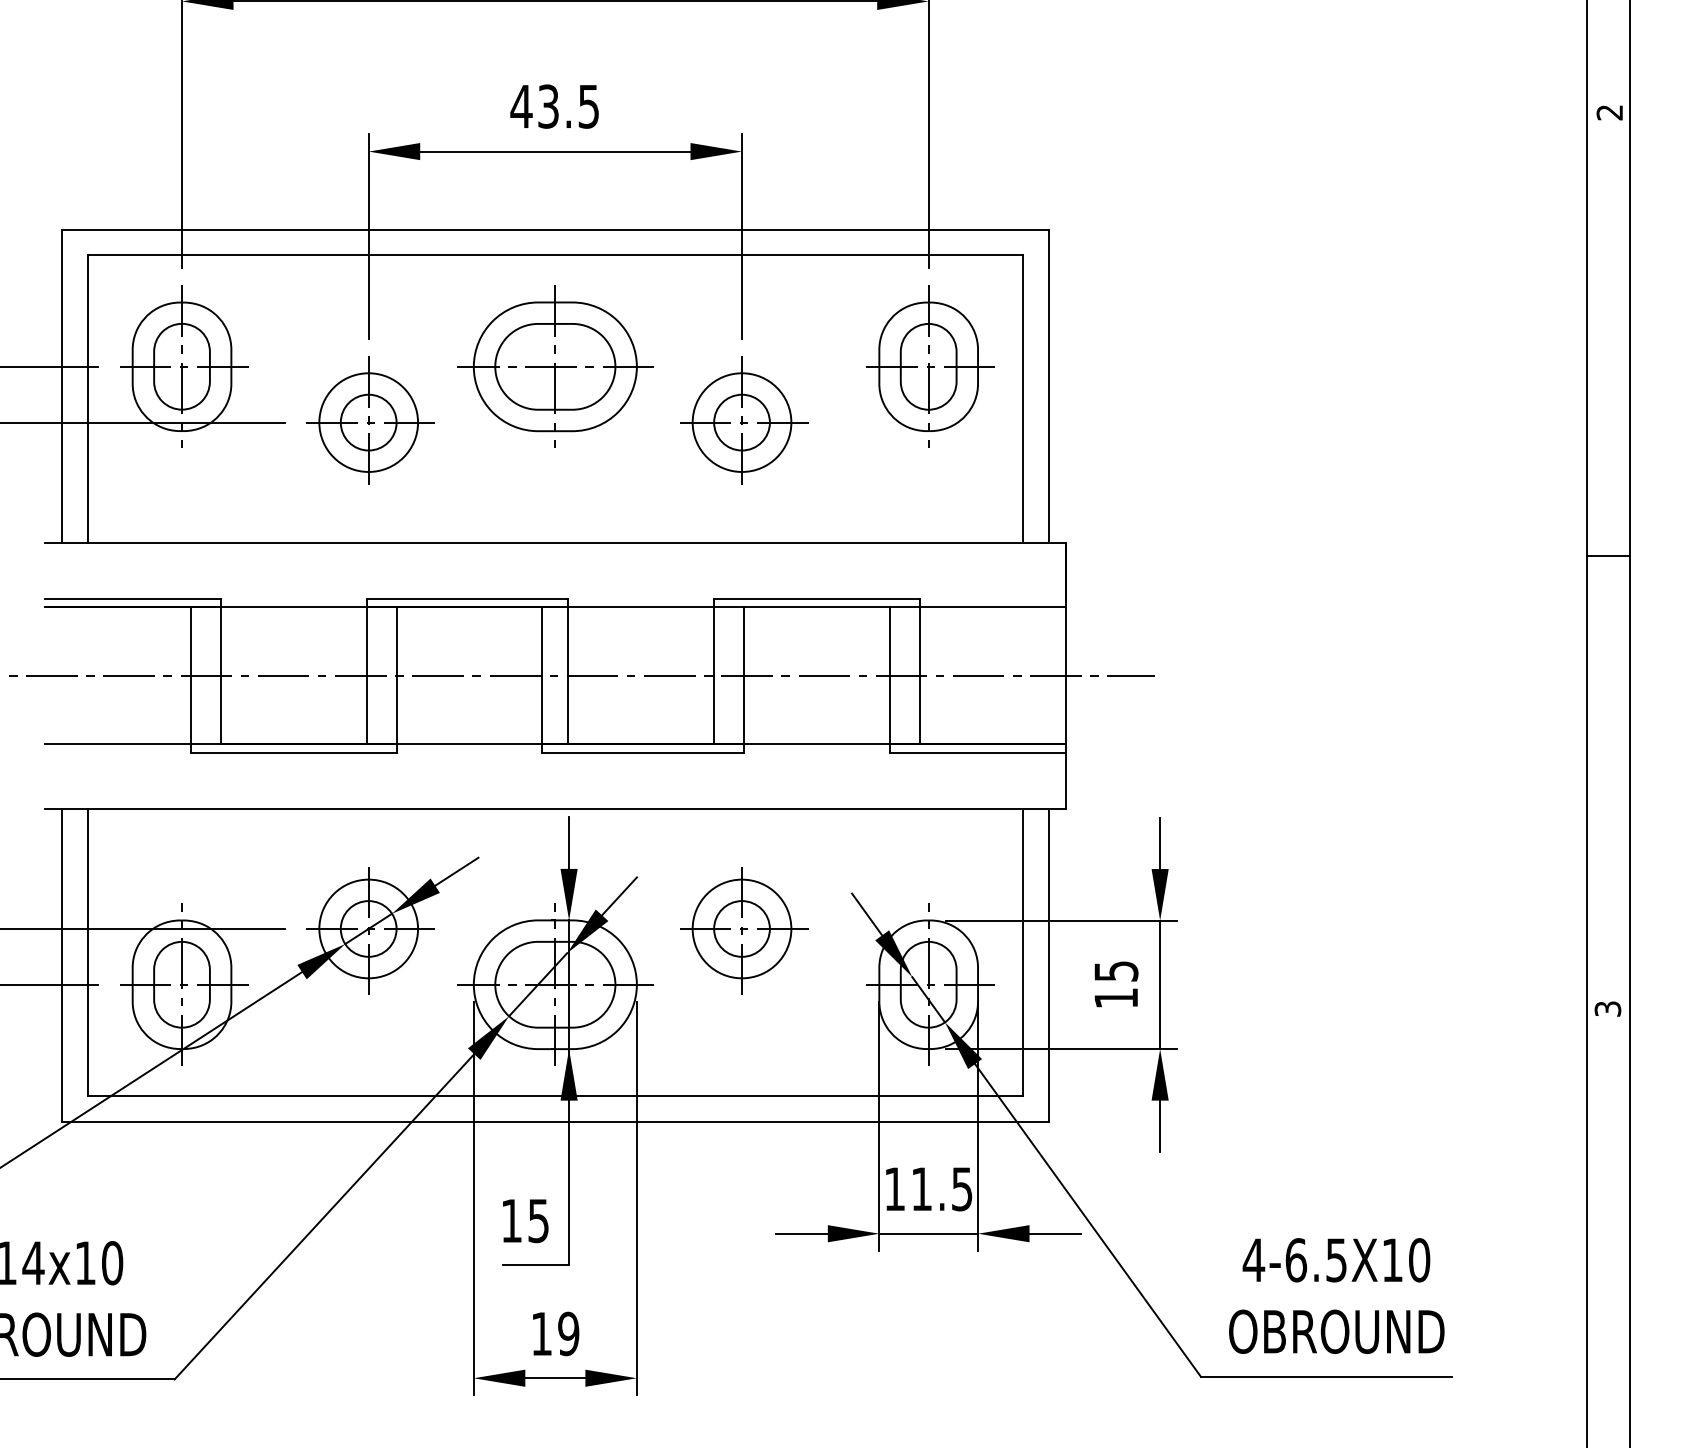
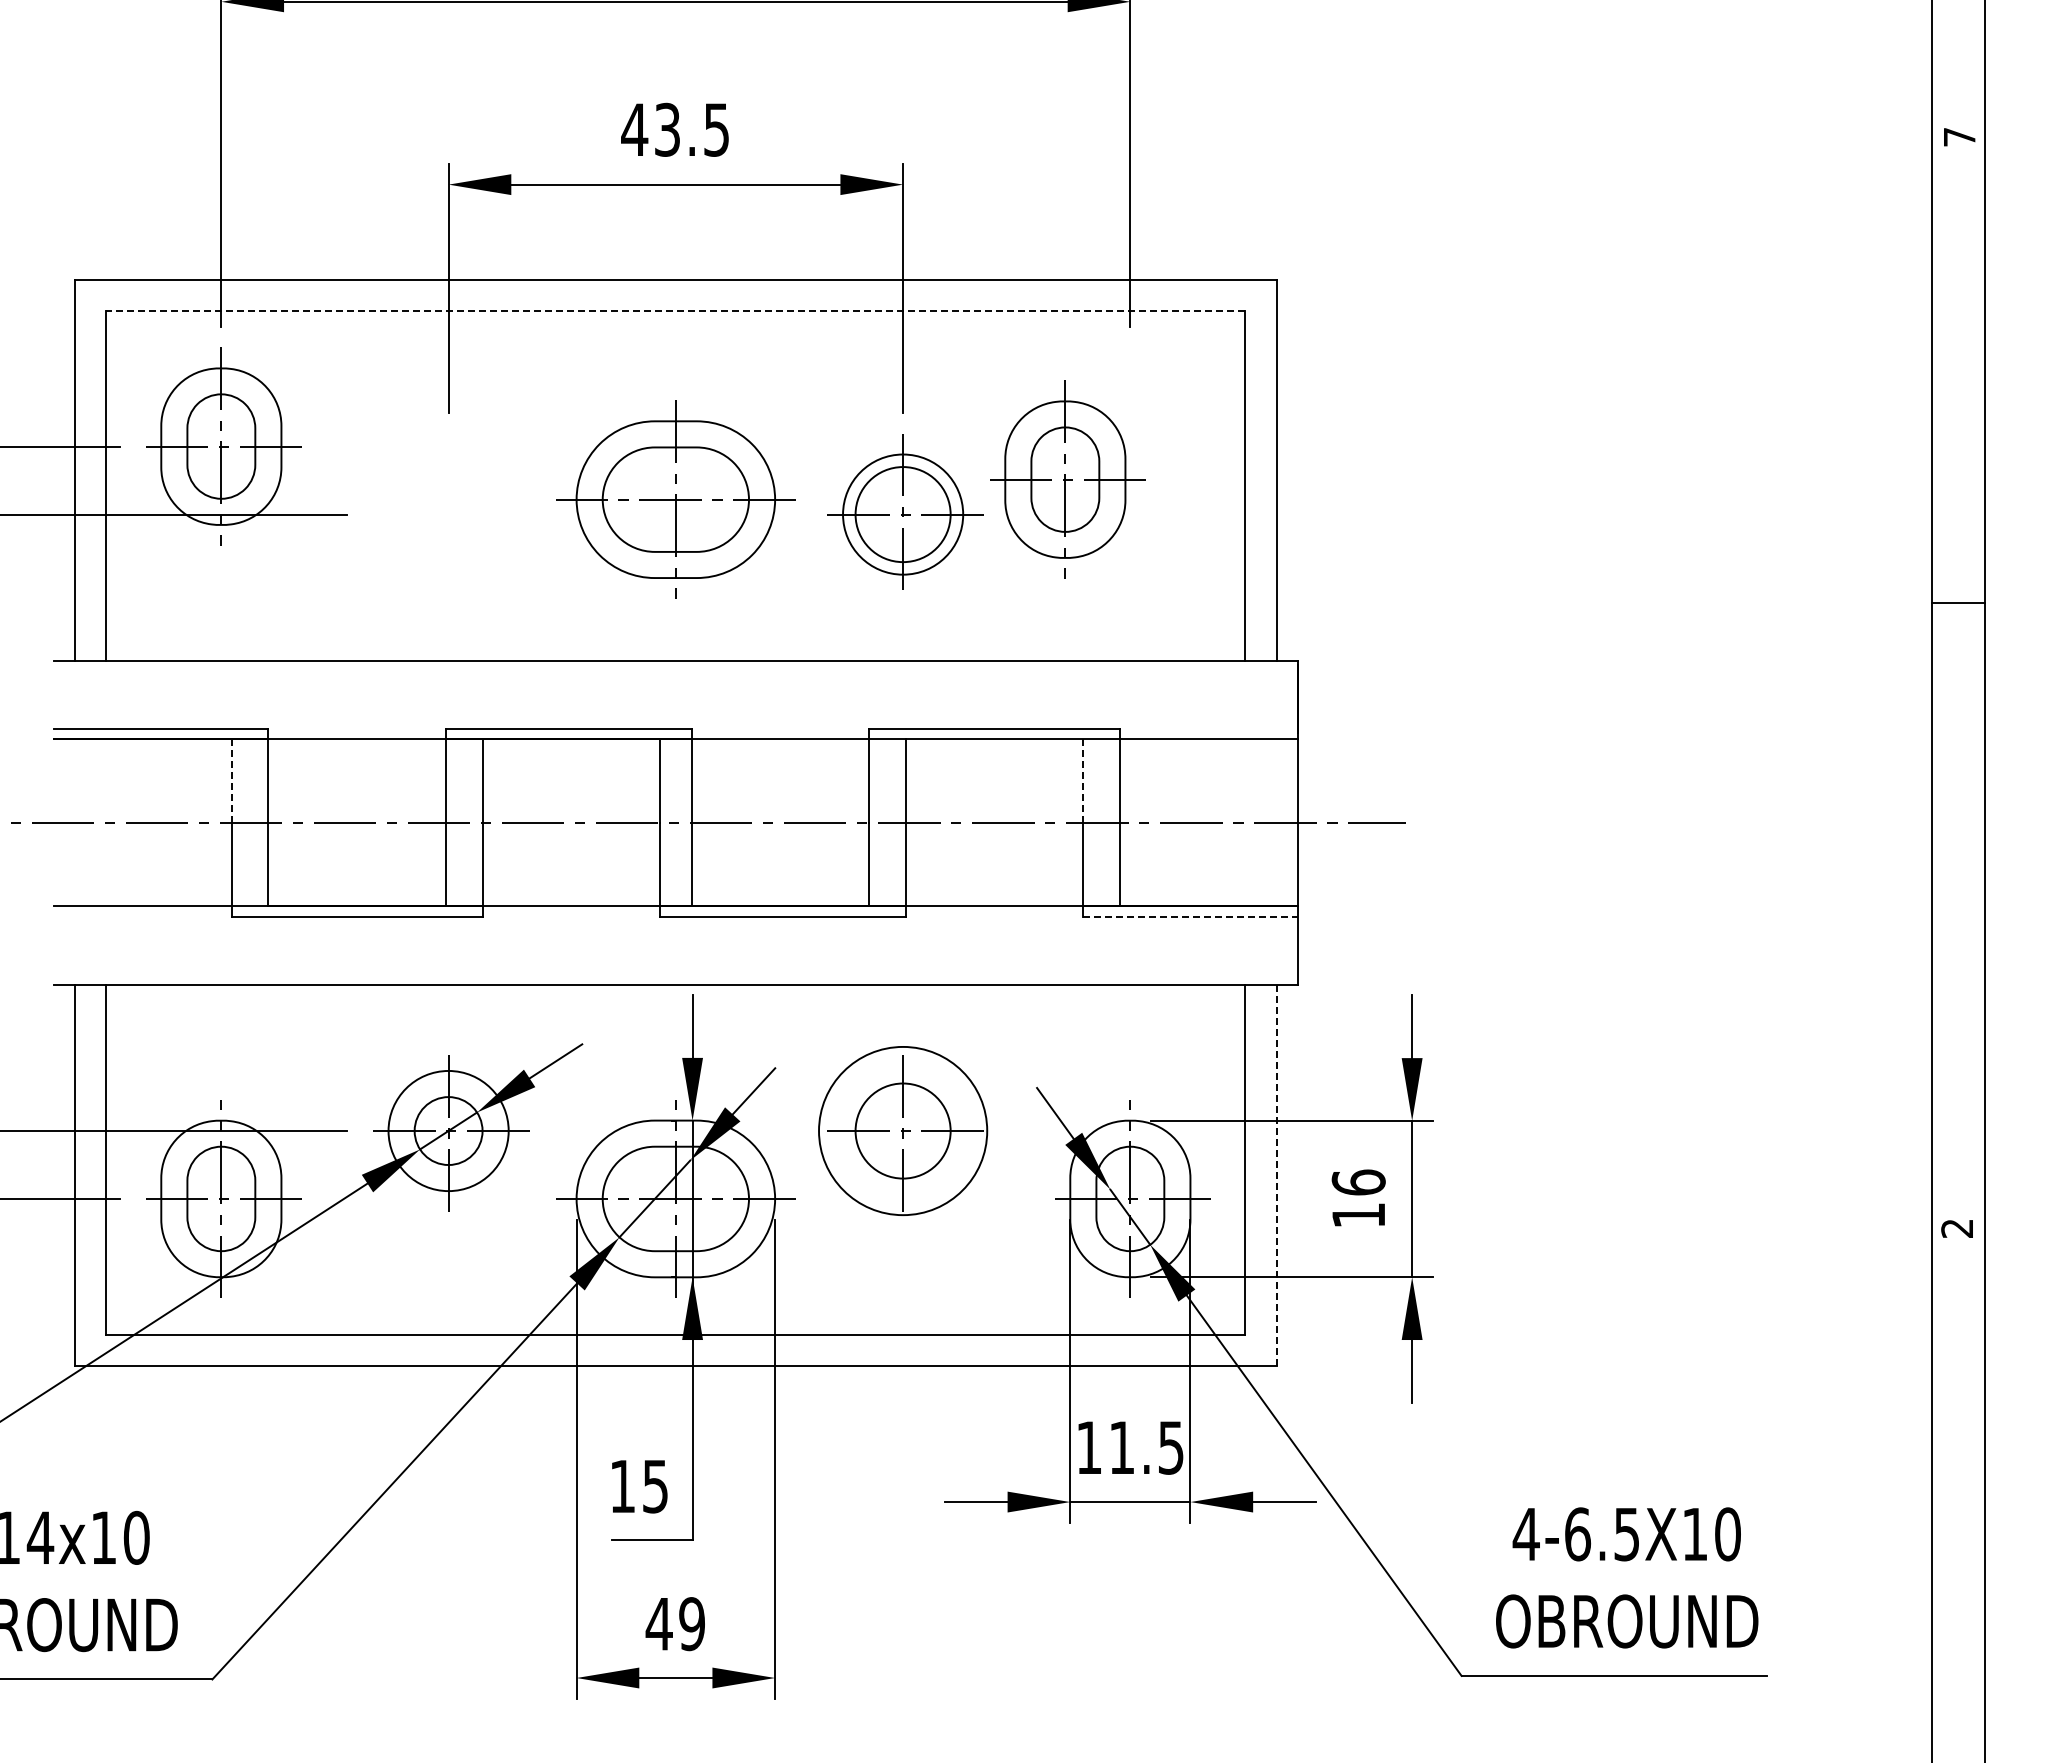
text: (1609, 112) -> (1959, 137), 2 -> 7
line: (555, 254) -> (675, 310), solid -> dashed
part: (555, 366) -> (675, 499), moved
part: (930, 366) -> (1067, 479), moved
part: (371, 420) -> (451, 511), removed
circle: (742, 422) -> (903, 514), size x1.4
line: (1608, 555) -> (1958, 602), moved
line: (190, 641) -> (231, 781), solid -> dashed
line: (890, 641) -> (1083, 781), solid -> dashed
line: (978, 752) -> (1190, 916), solid -> dashed
circle: (742, 928) -> (903, 1130), size x1.4
circle: (742, 929) -> (903, 1131), size x1.4
line: (1048, 965) -> (1276, 1175), solid -> dashed
text: (1116, 971) -> (1358, 1182), 15 -> 16
text: (1608, 1009) -> (1957, 1228), 3 -> 2
text: (541, 1334) -> (658, 1624), 19 -> 49

